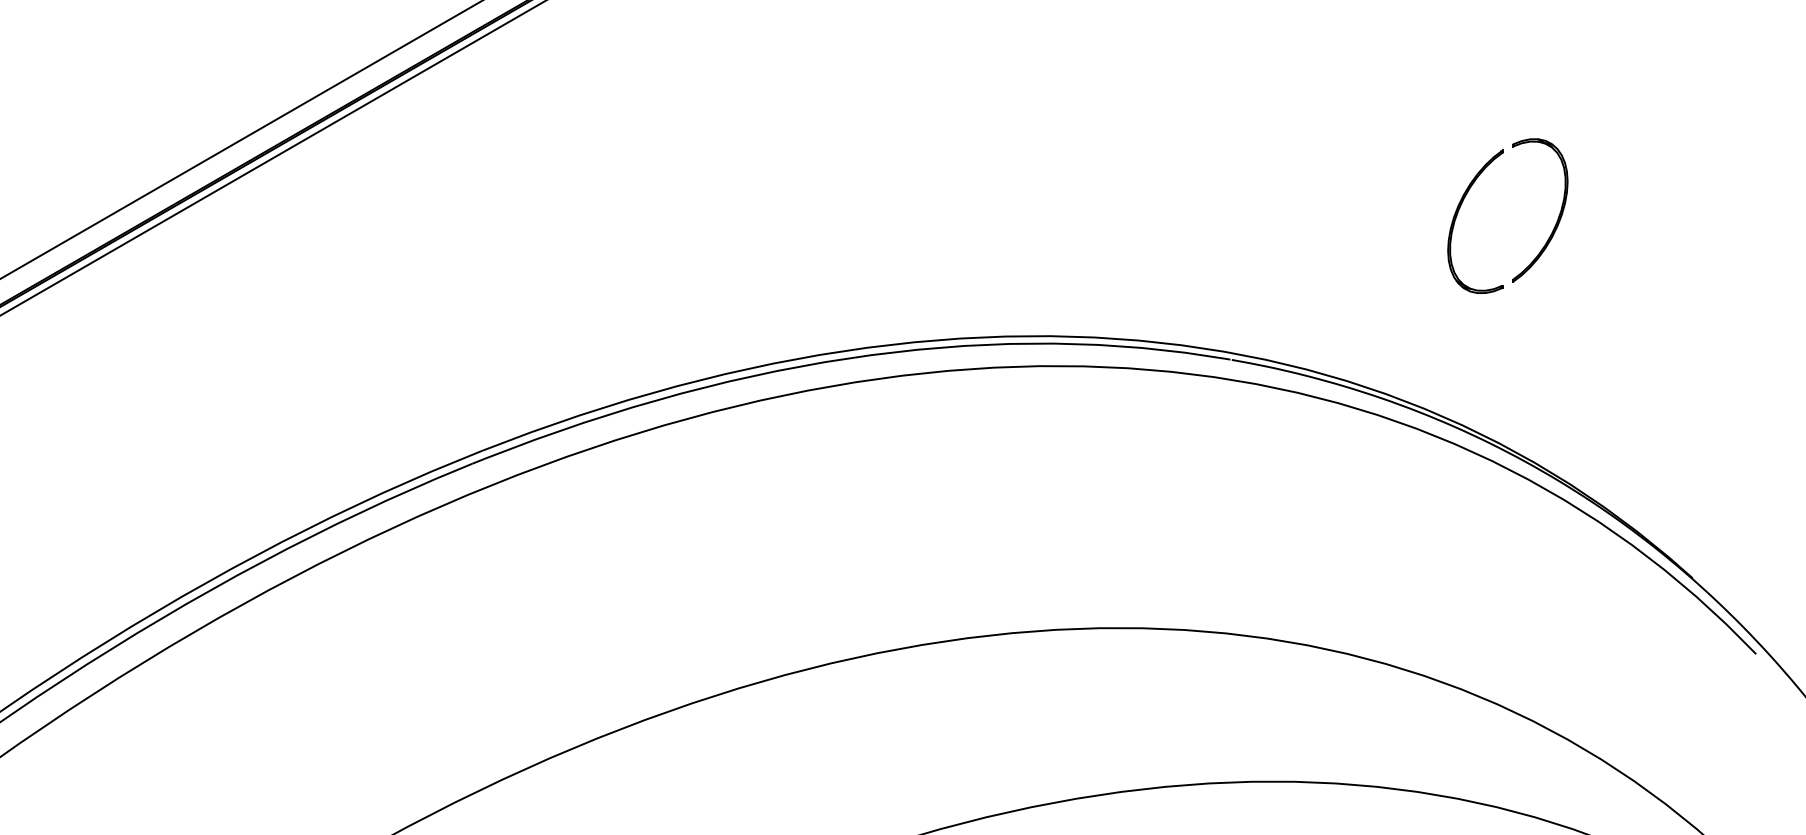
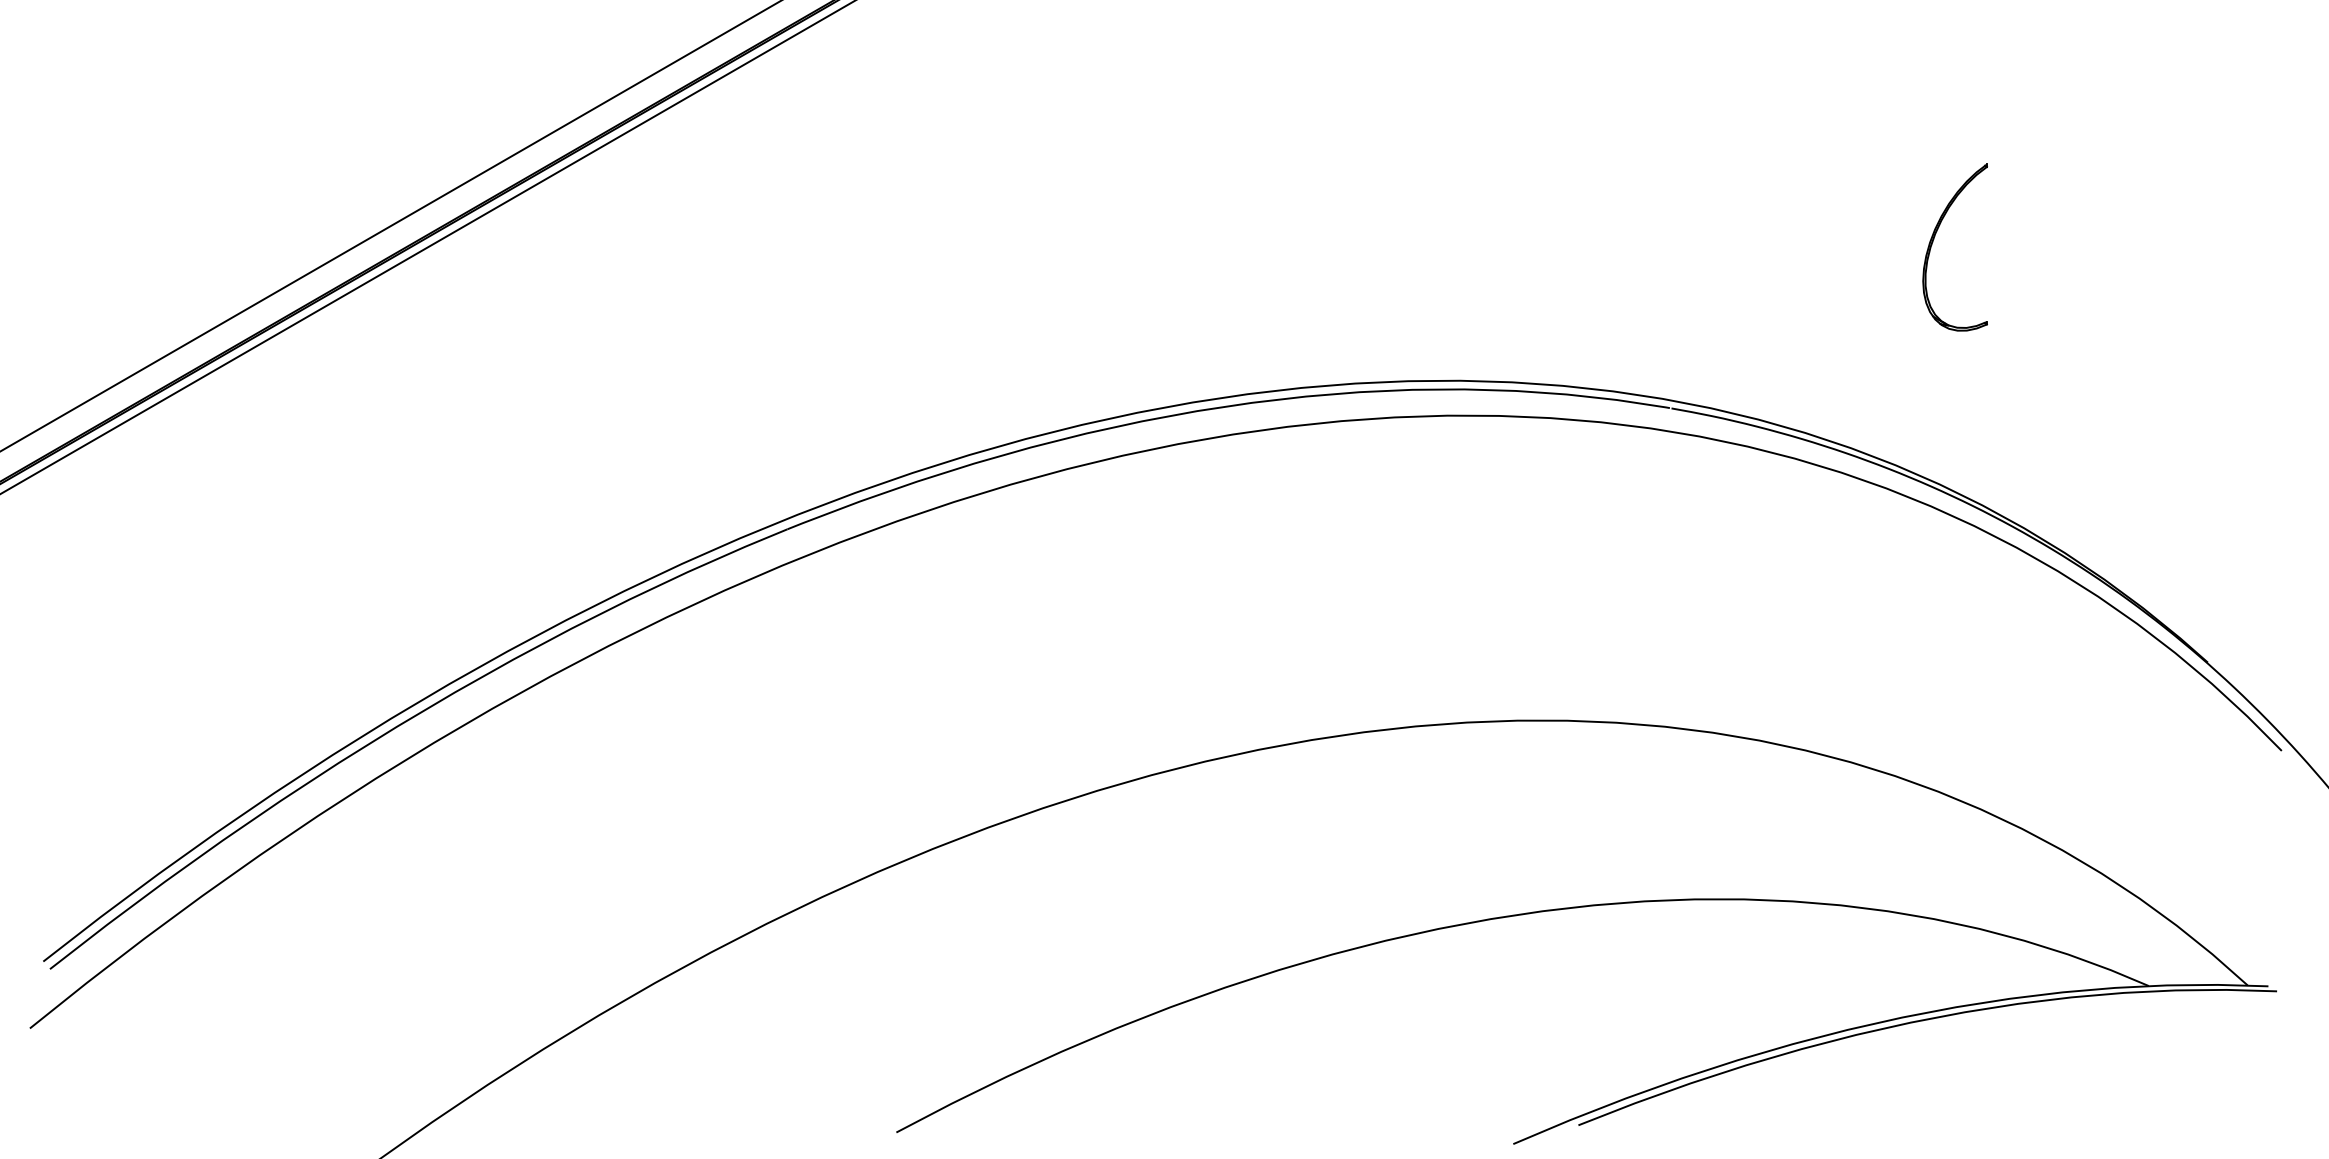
part: (1558, 216) -> (2051, 241), removed

